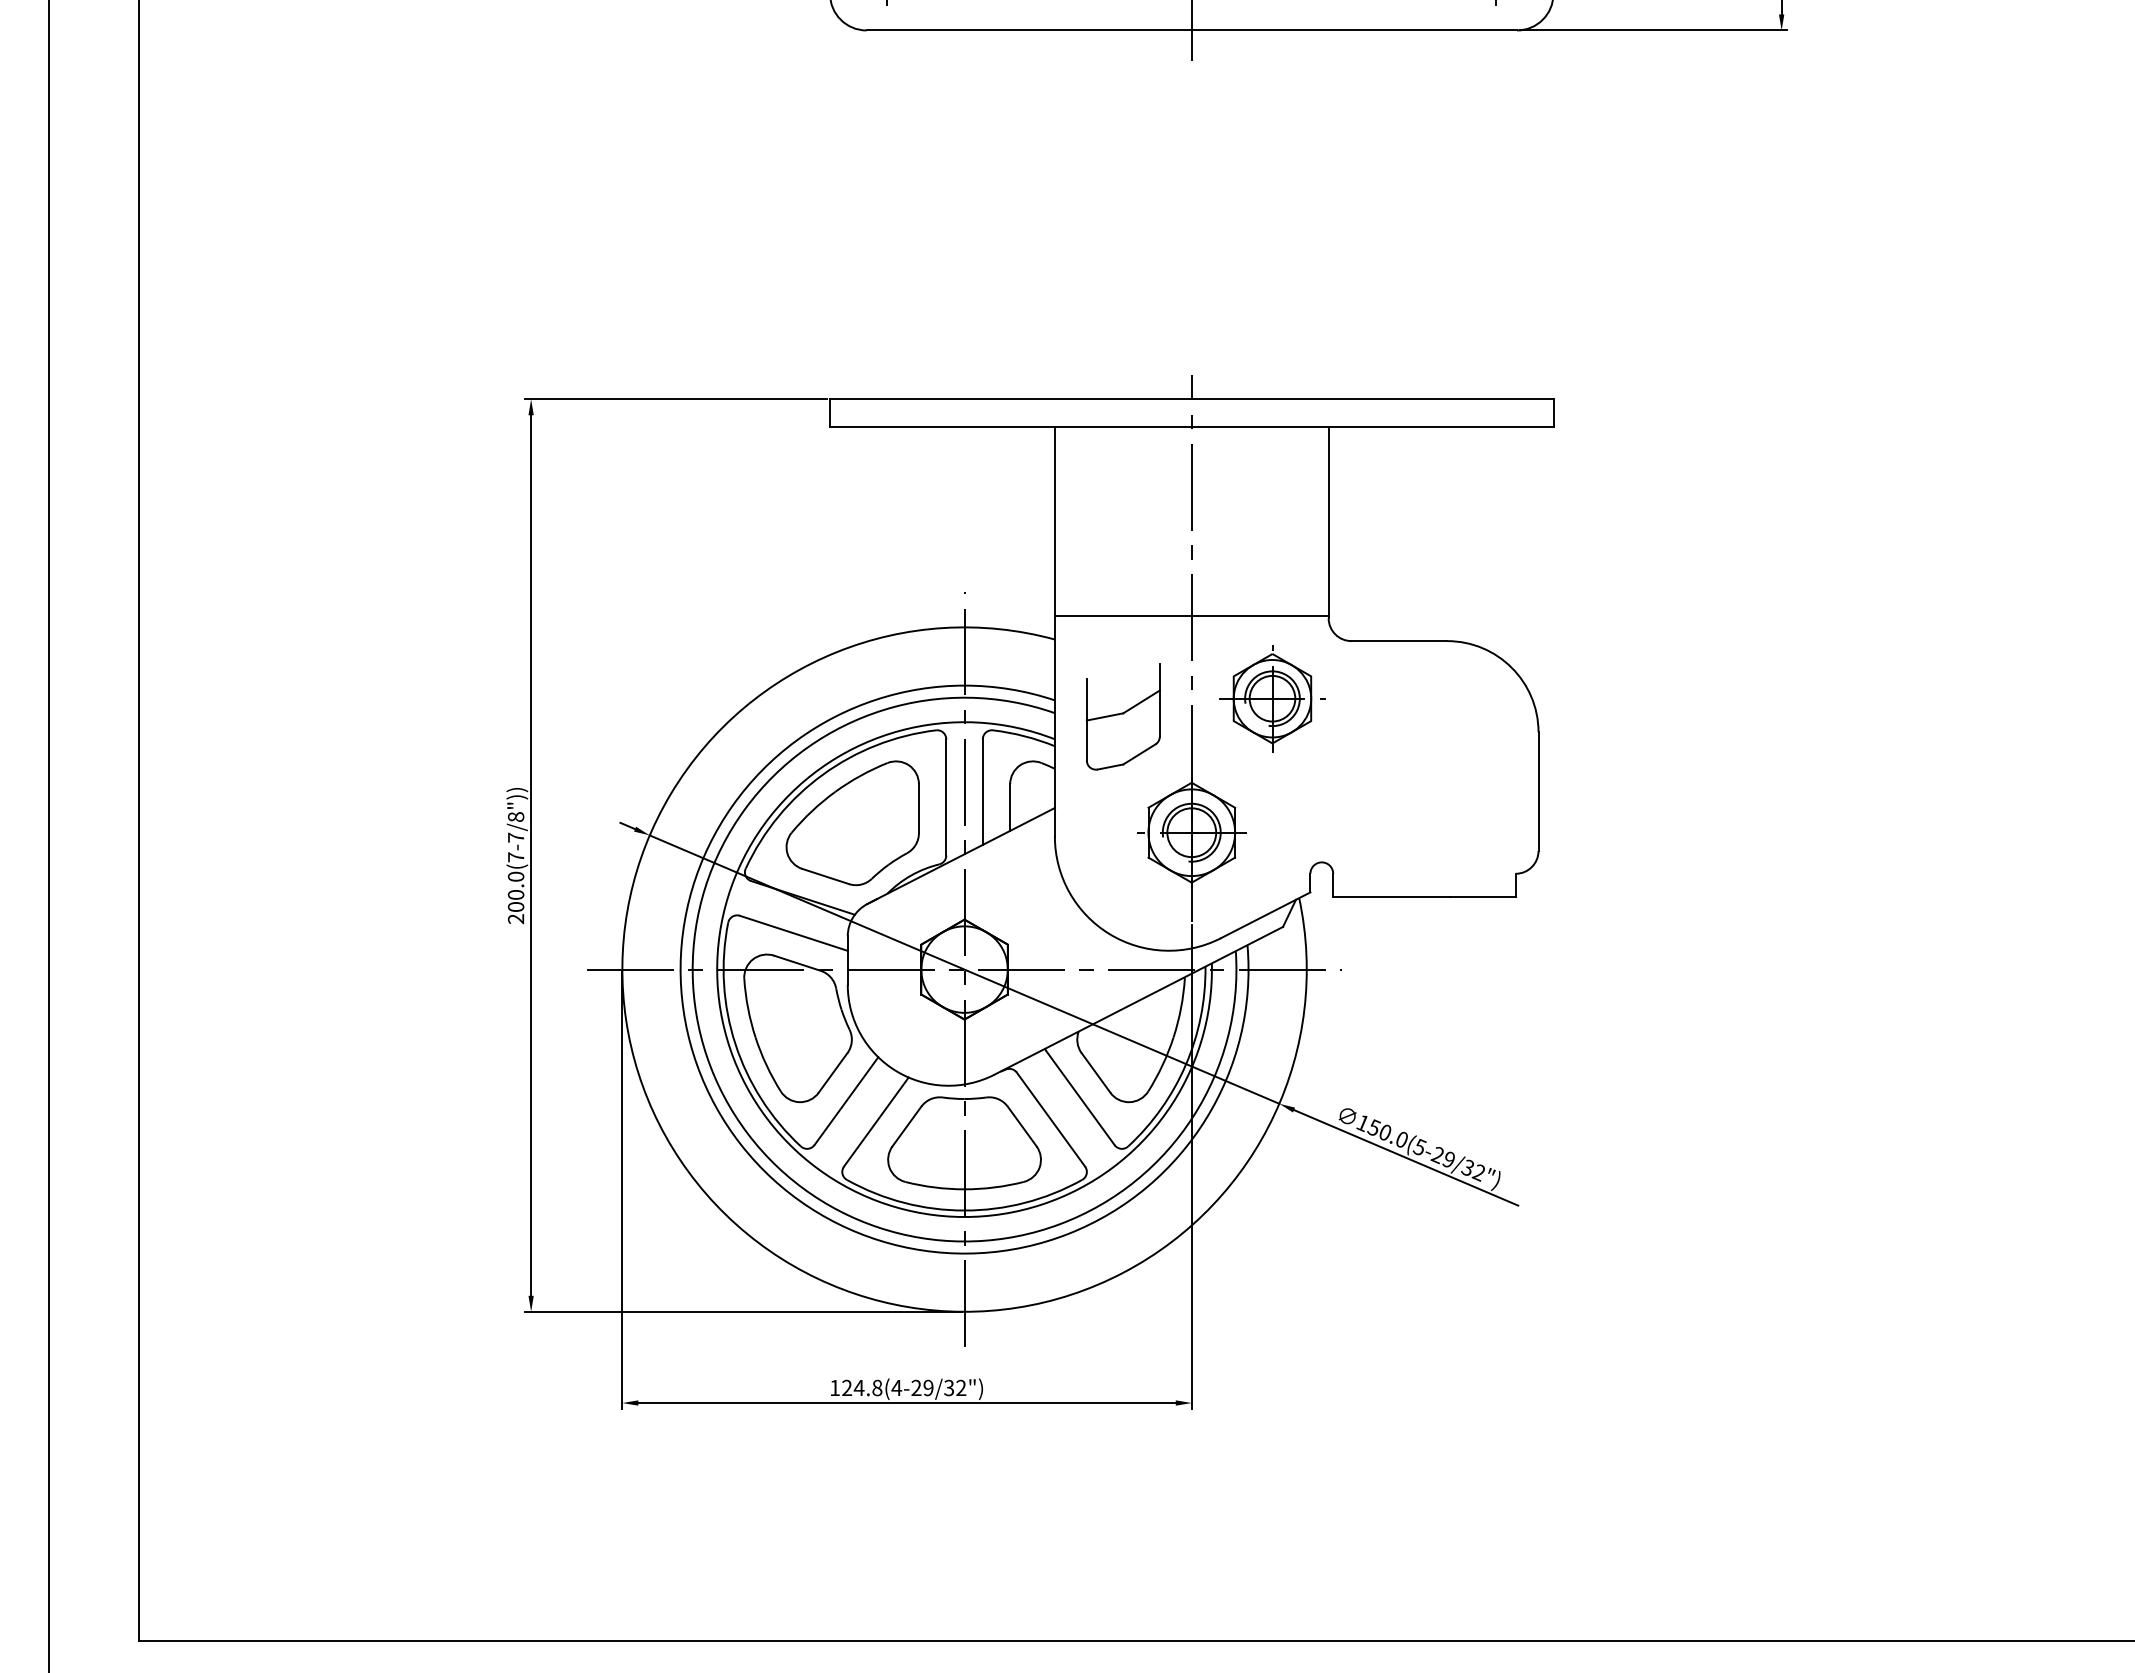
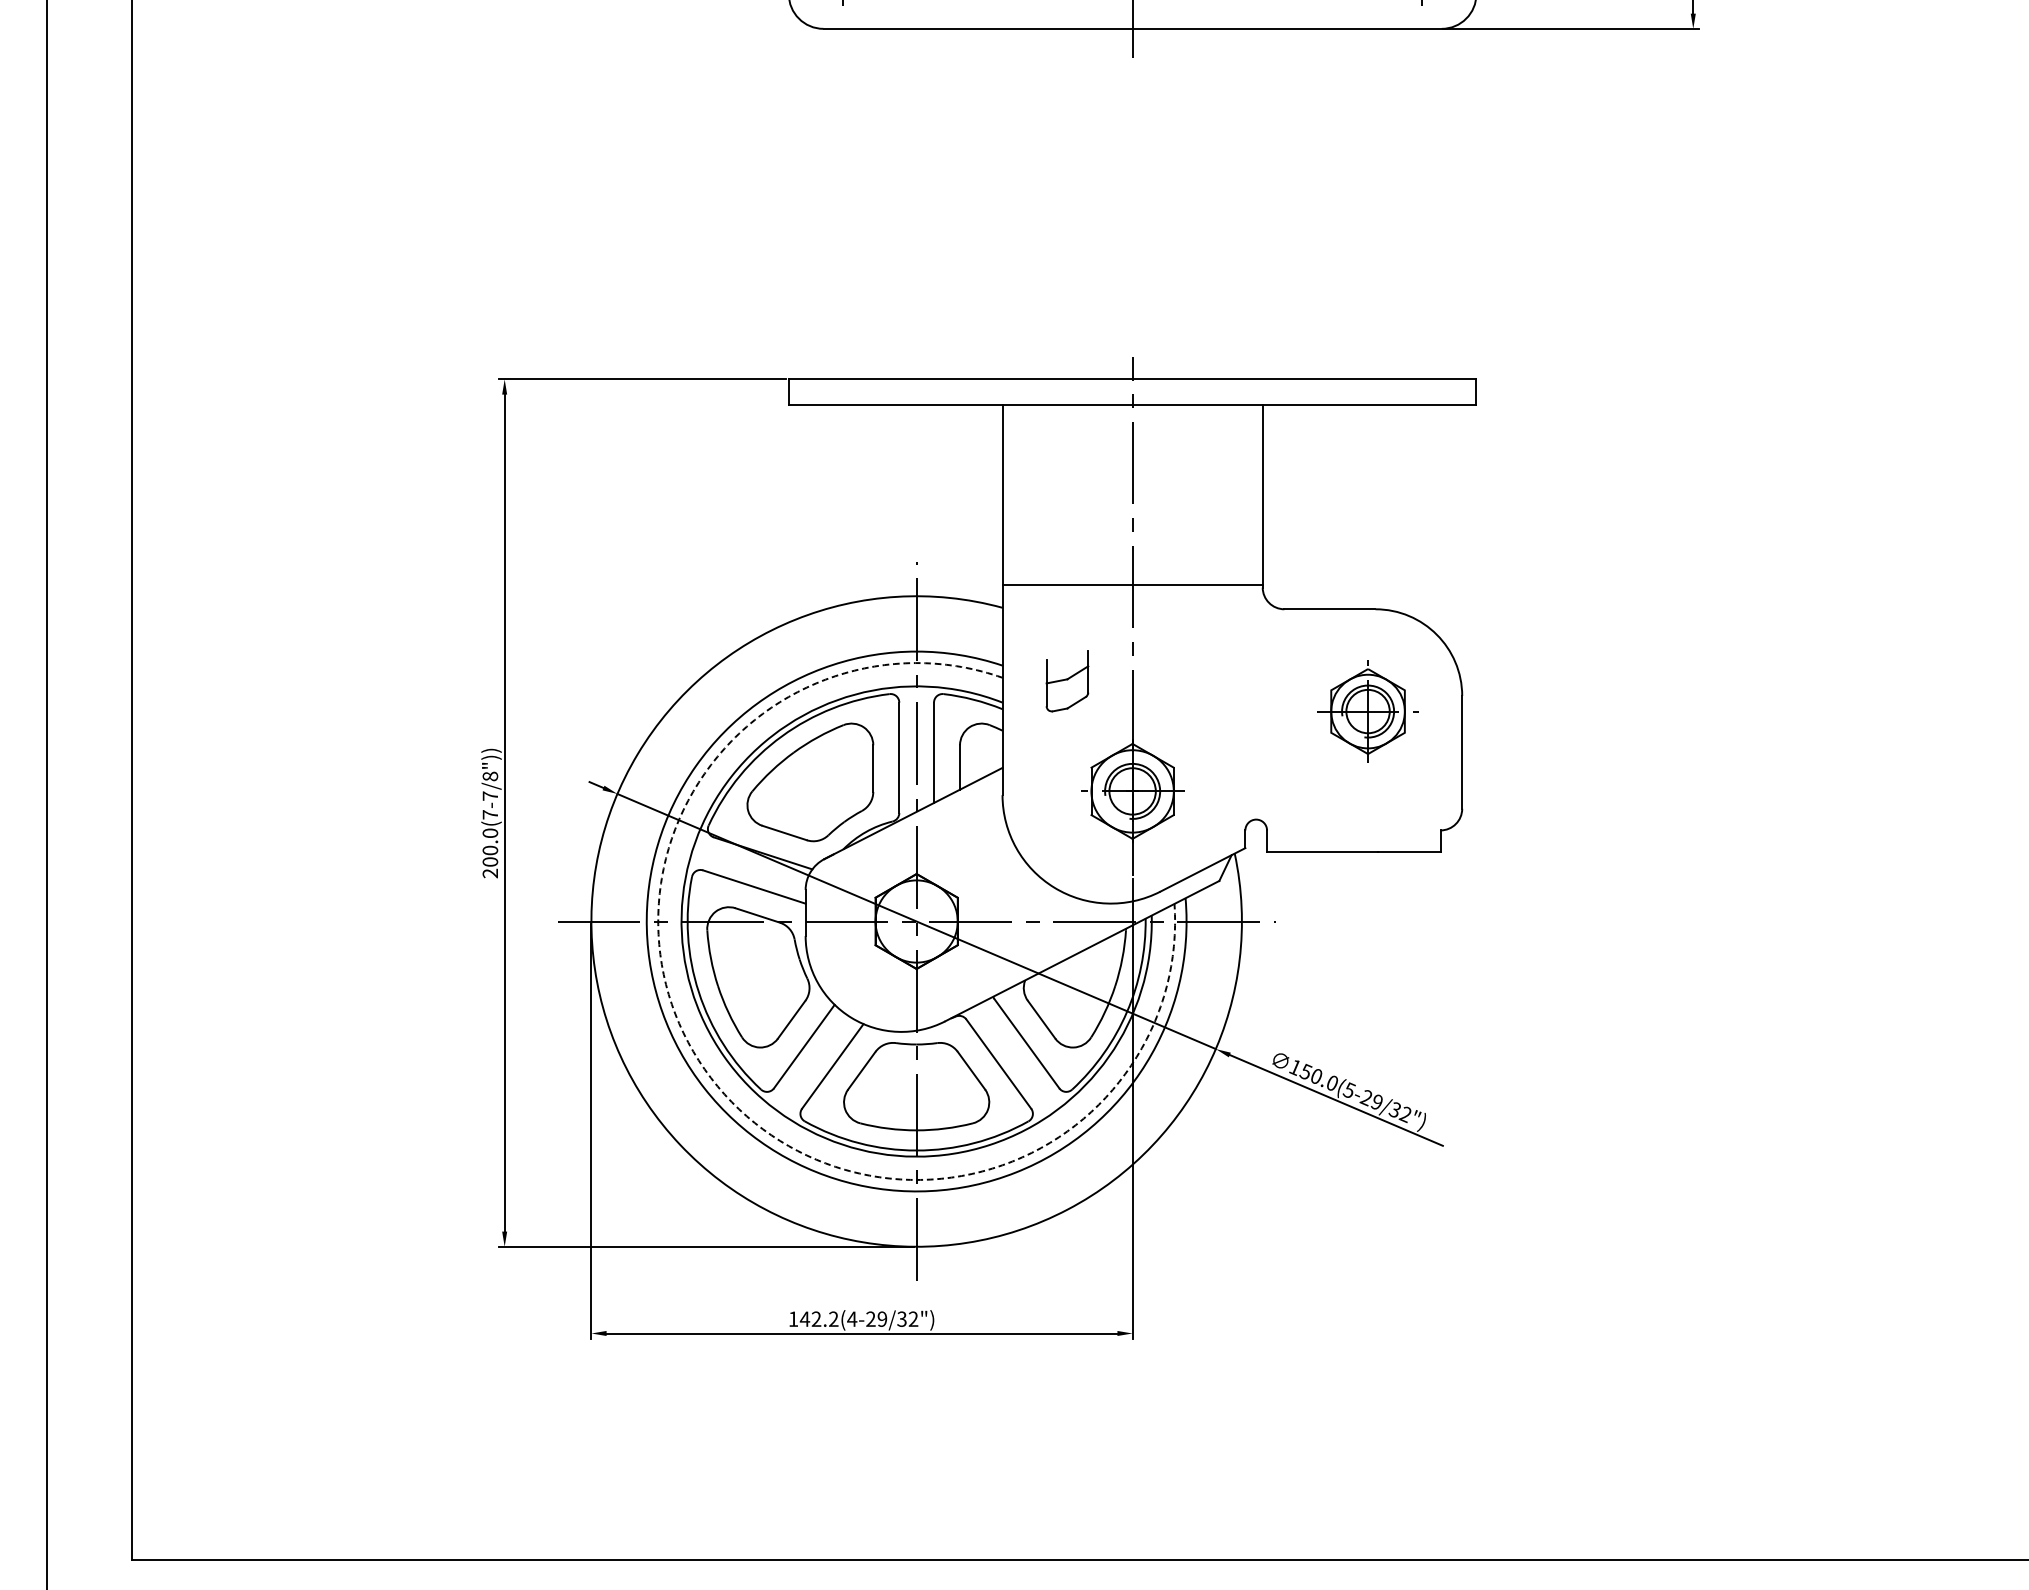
part: (1272, 698) -> (1368, 711), moved
part: (1122, 716) -> (1066, 680), size x0.6
arc: (748, 1134) -> (711, 1078), solid -> dashed
text: (861, 1387) -> (818, 1318), 124.8(4-29/32") -> 142.2(4-29/32")

